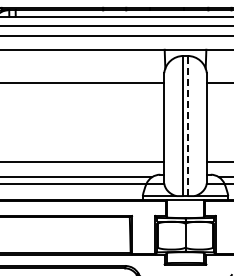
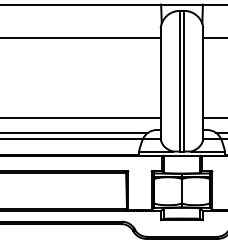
line: (187, 125) -> (184, 80), dashed -> solid

